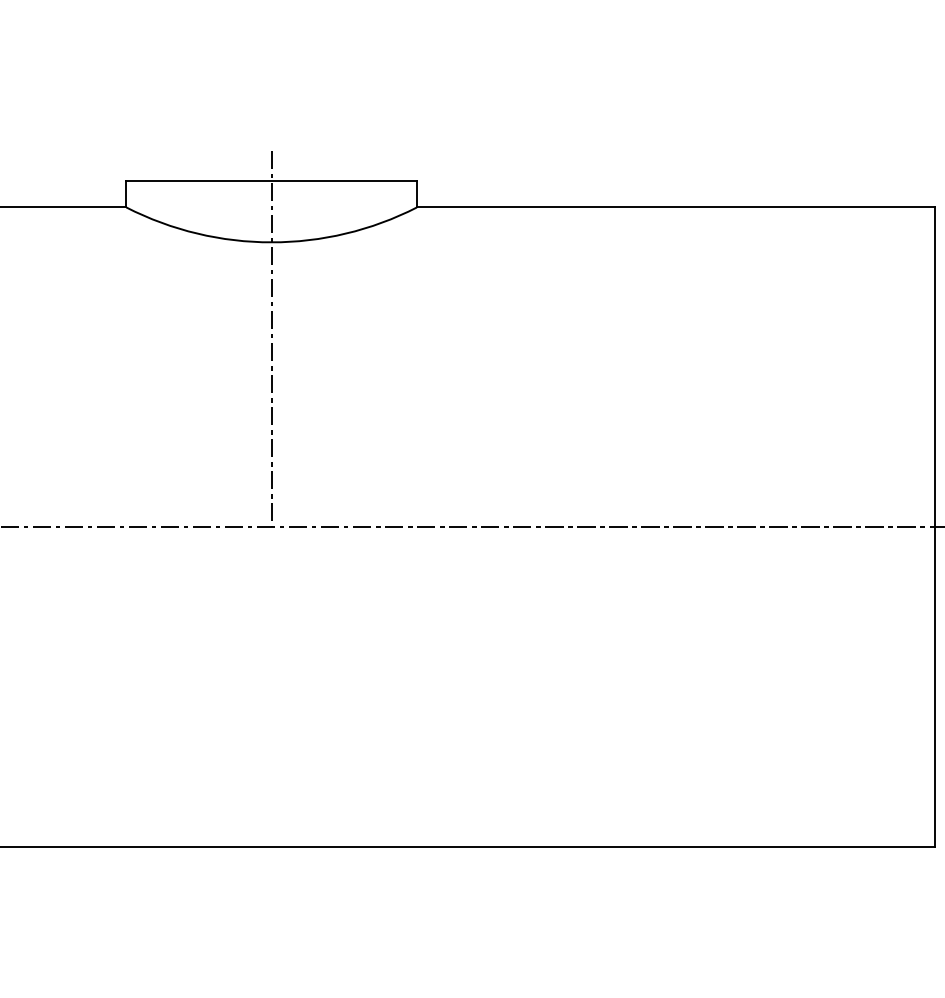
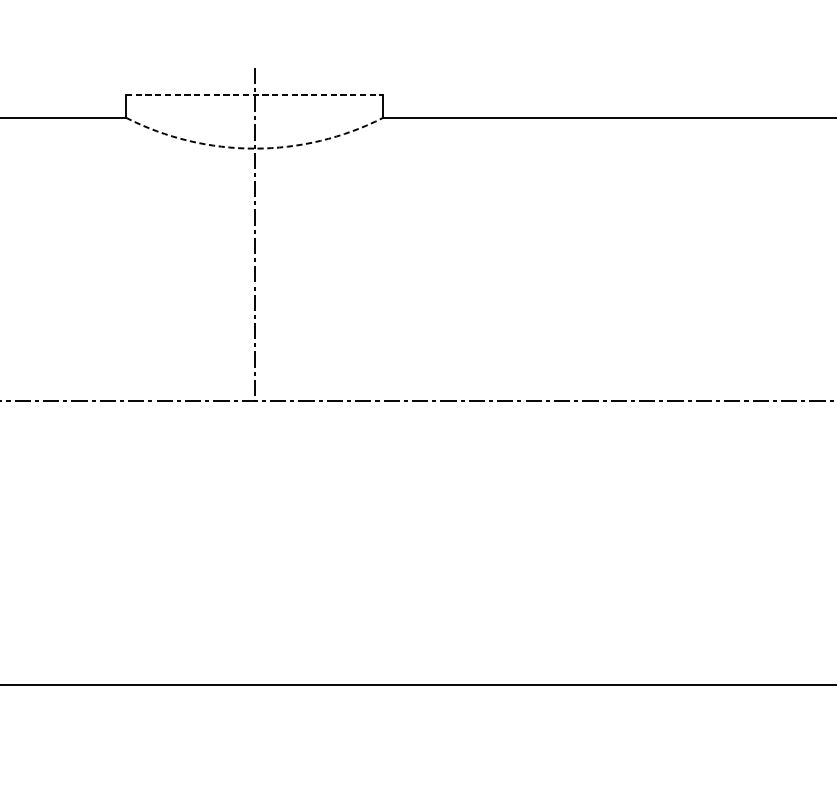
line: (272, 181) -> (255, 94), solid -> dashed
arc: (271, 242) -> (254, 148), solid -> dashed

